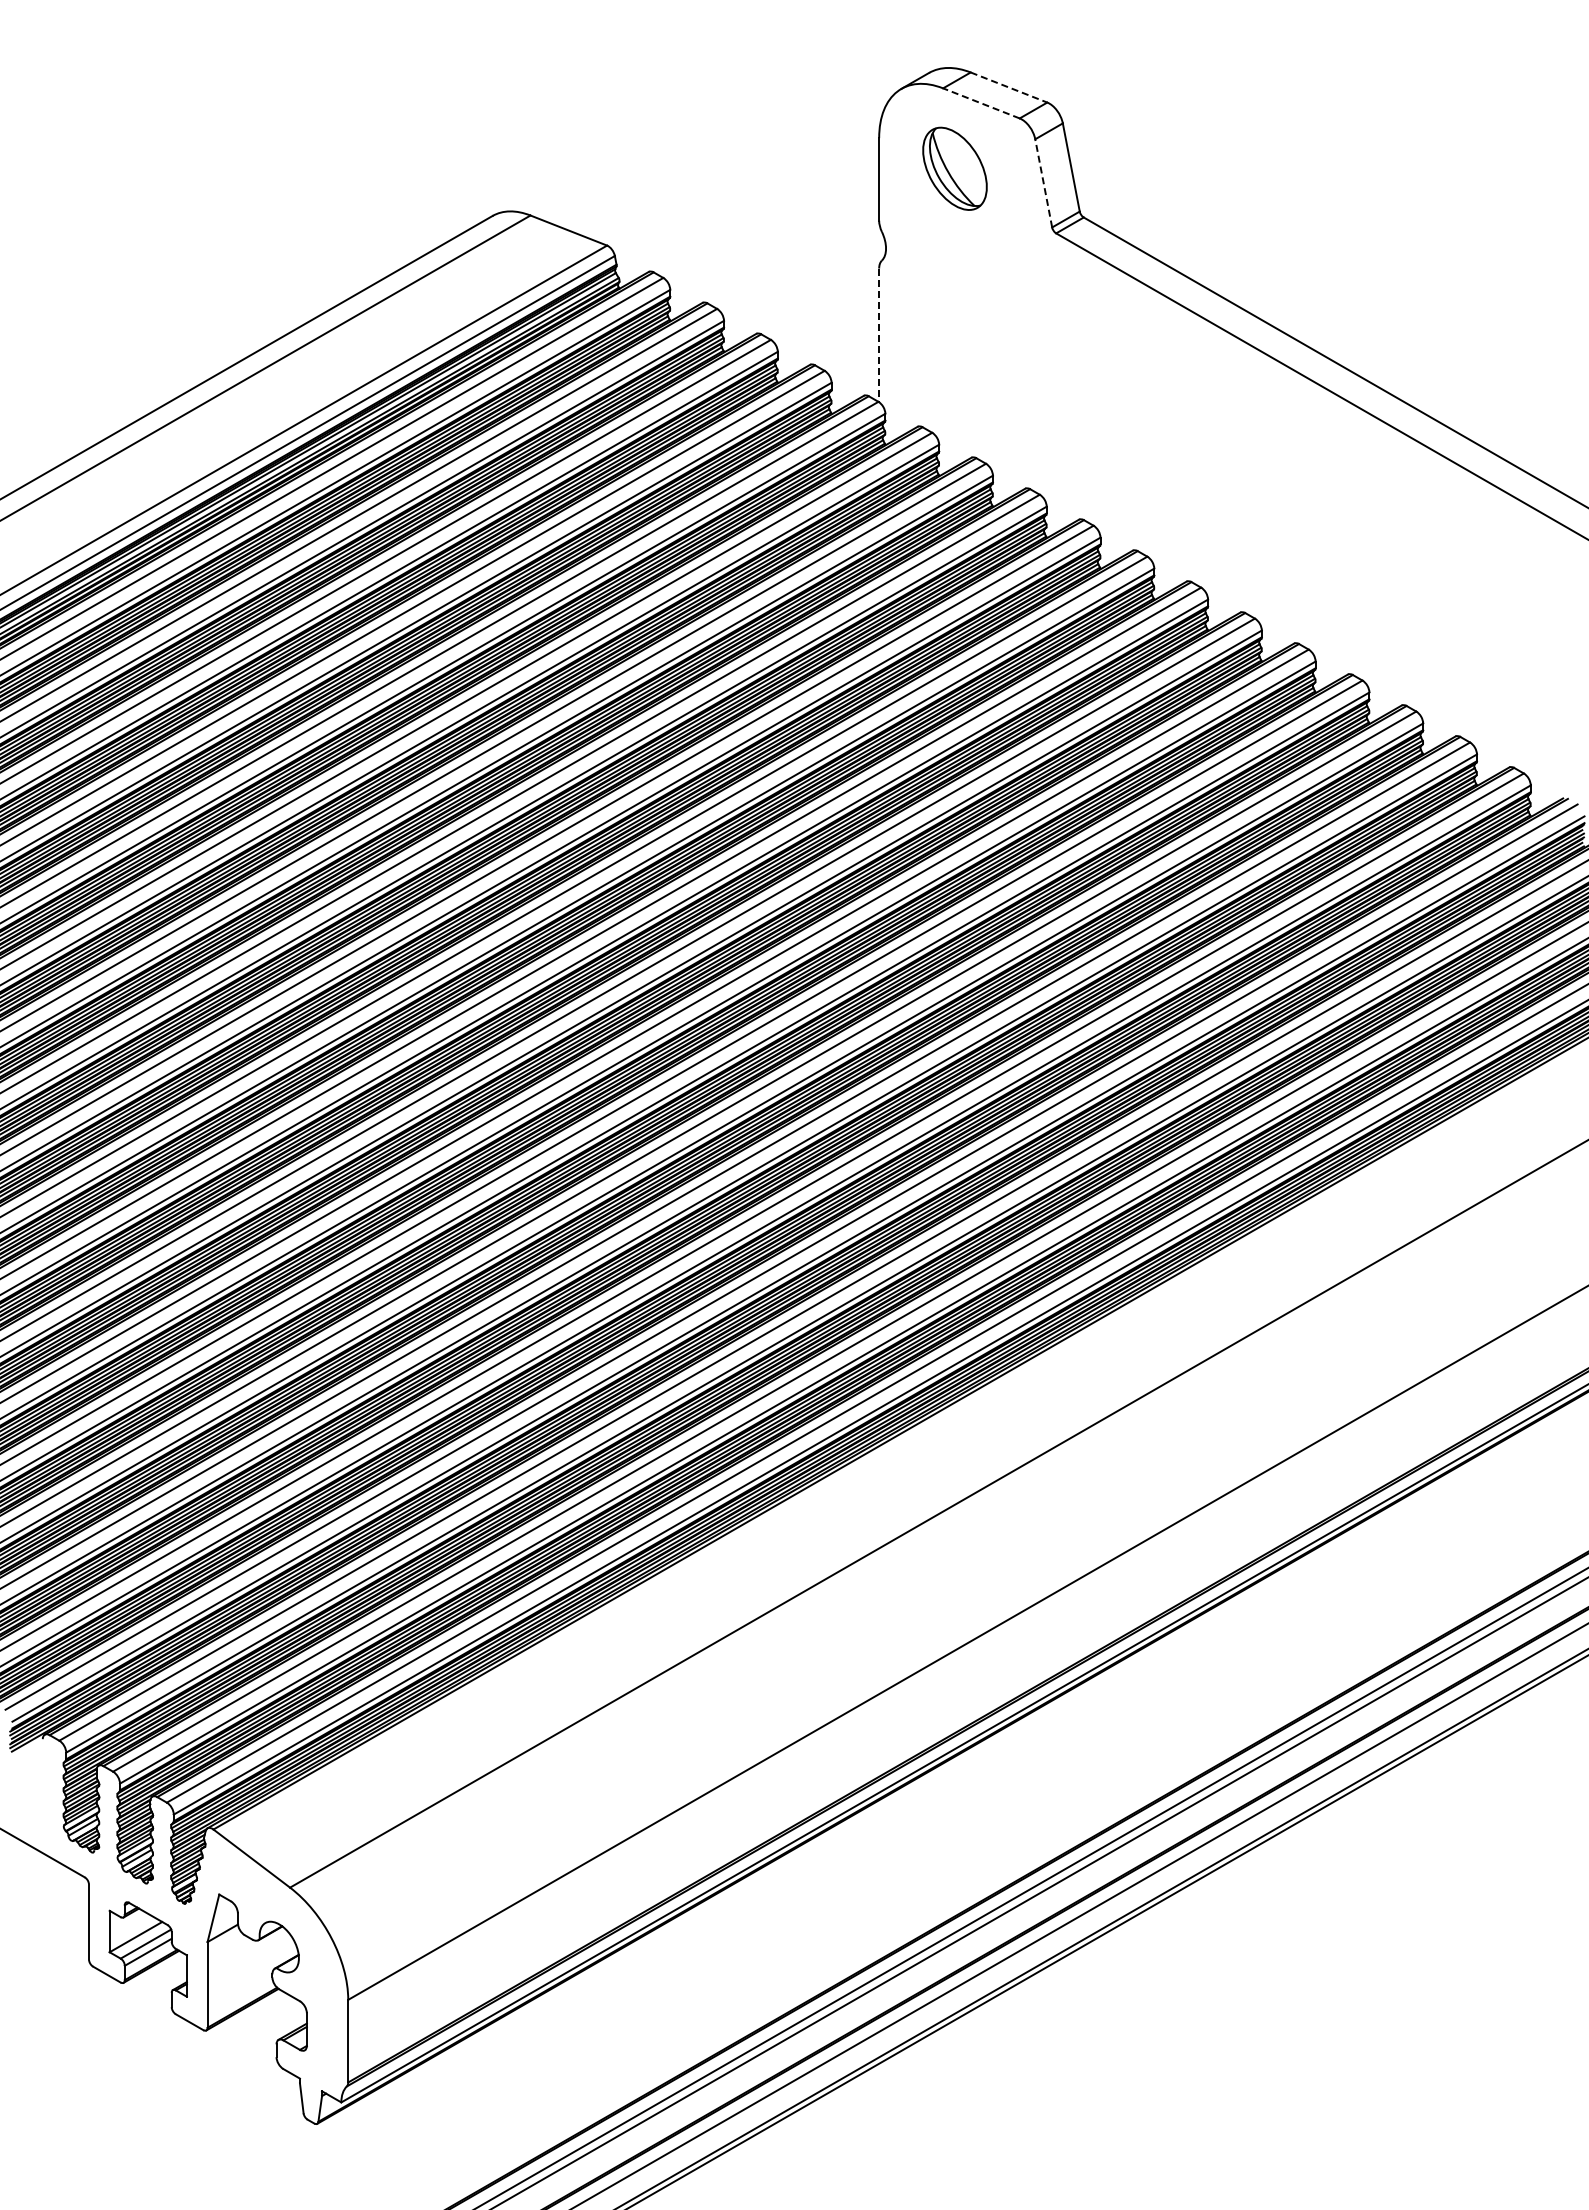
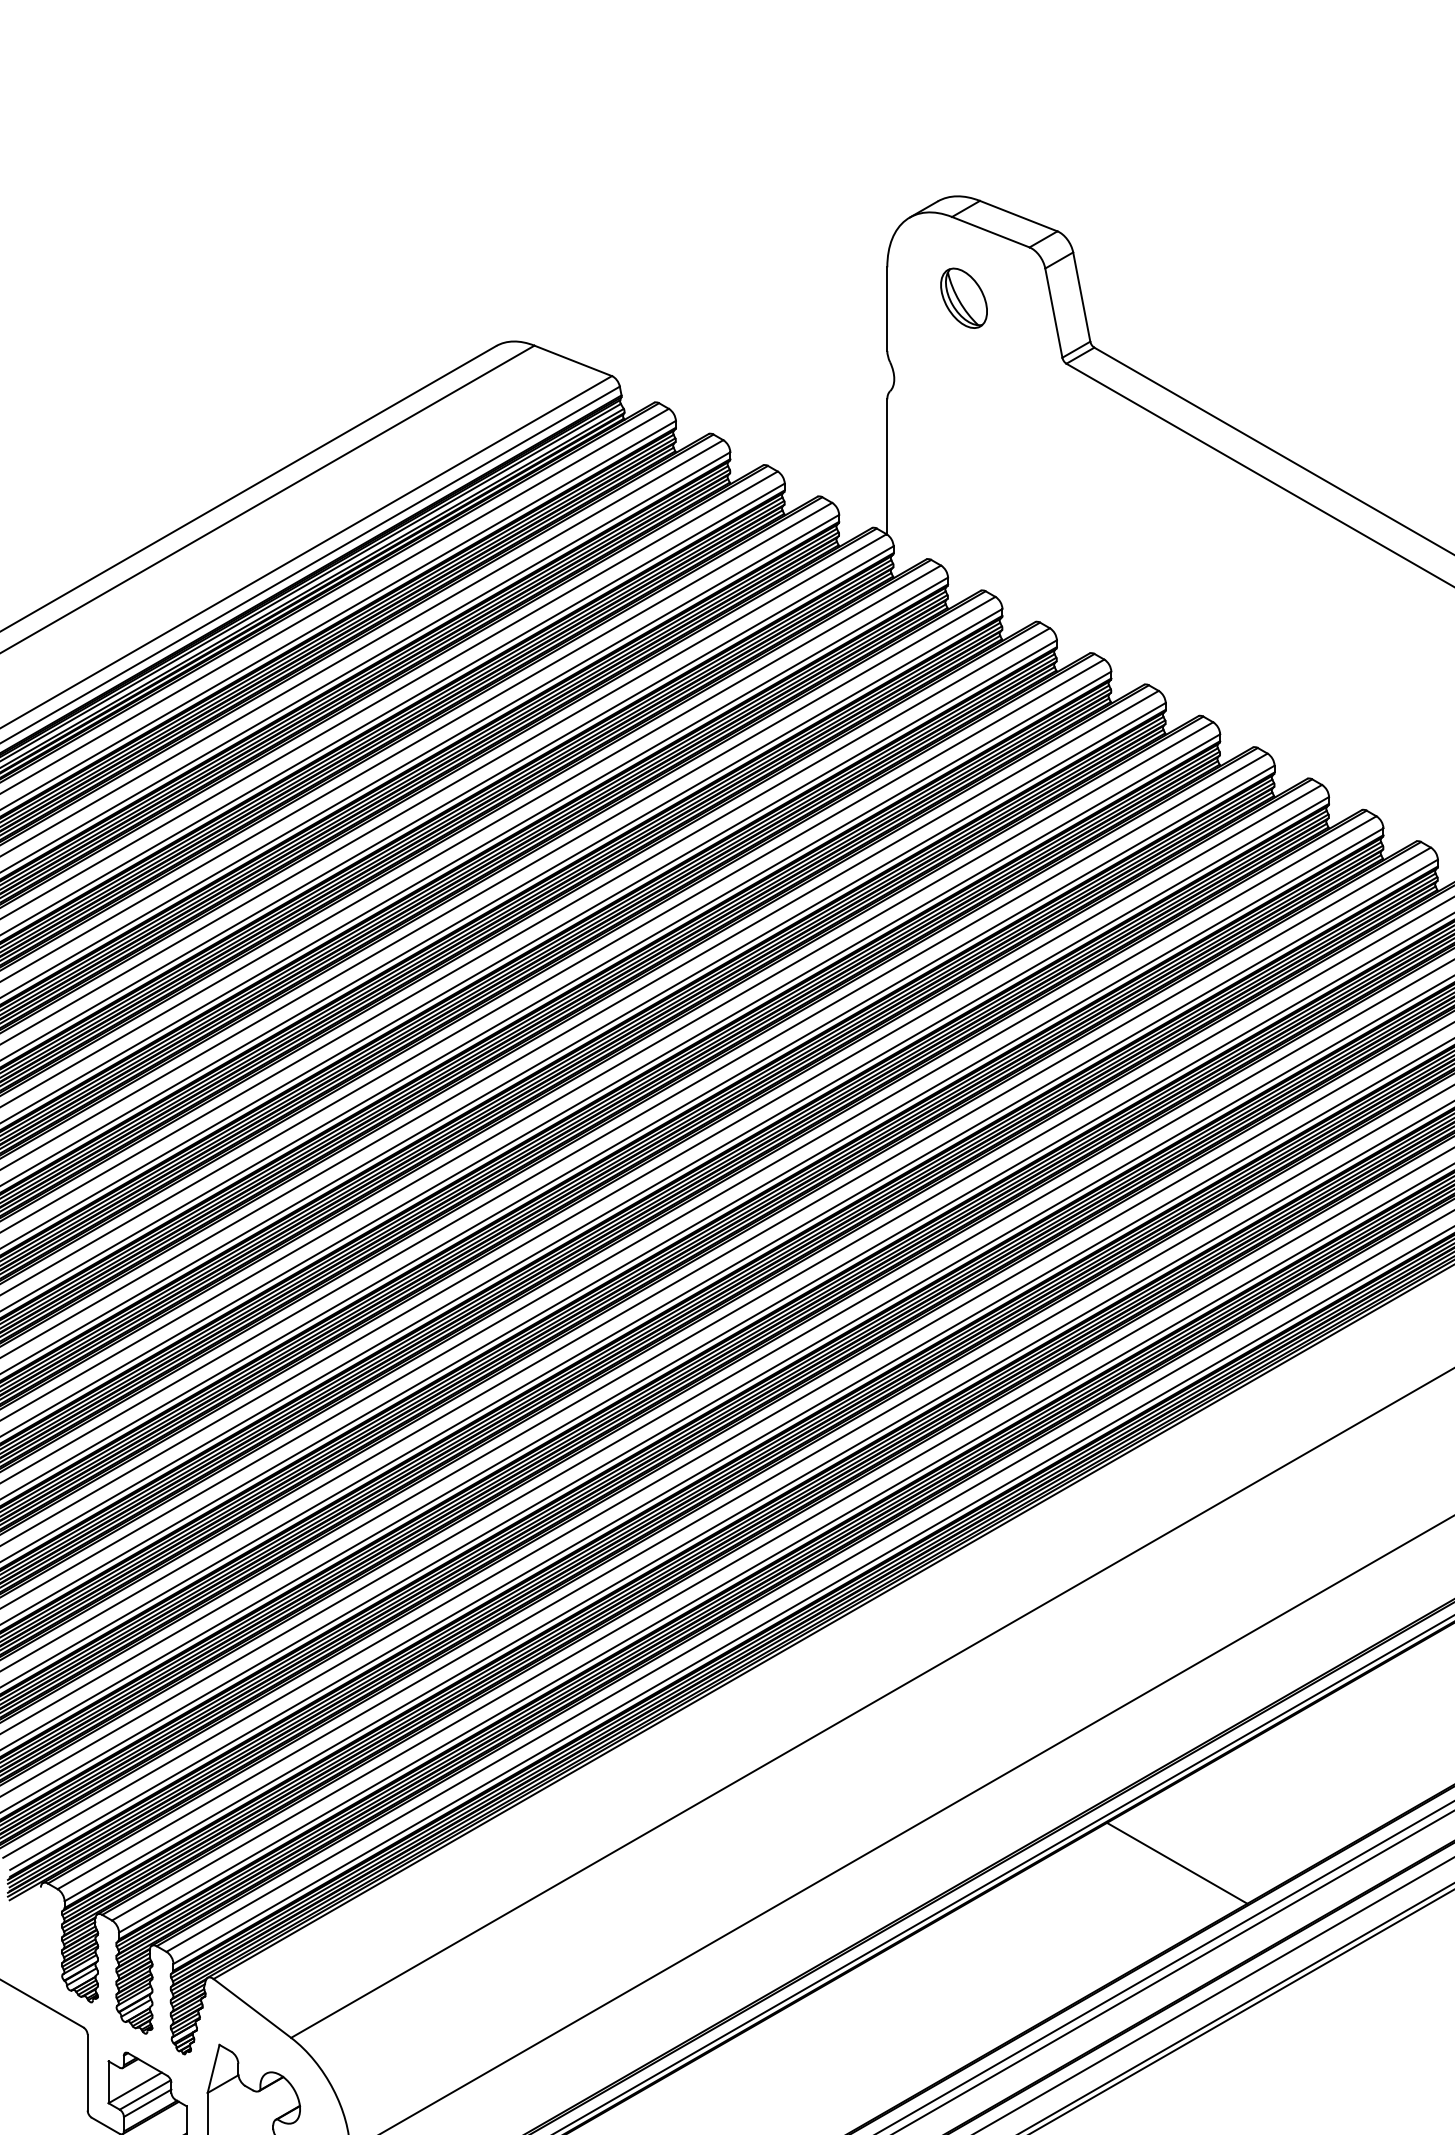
line: (1009, 87) -> (1019, 216), dashed -> solid
line: (980, 103) -> (989, 232), dashed -> solid
part: (954, 168) -> (963, 298), size x0.71
line: (1043, 183) -> (1053, 313), dashed -> solid
line: (879, 335) -> (887, 467), dashed -> solid
line: (1165, 1715) -> (1177, 1863), added

